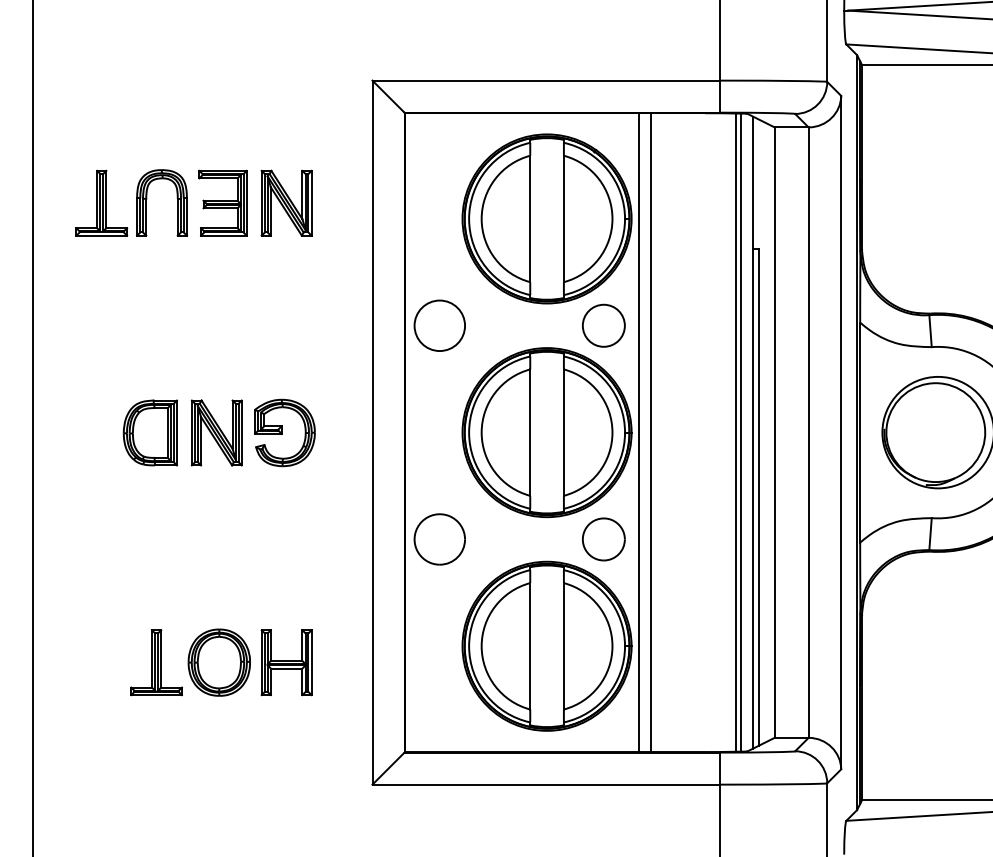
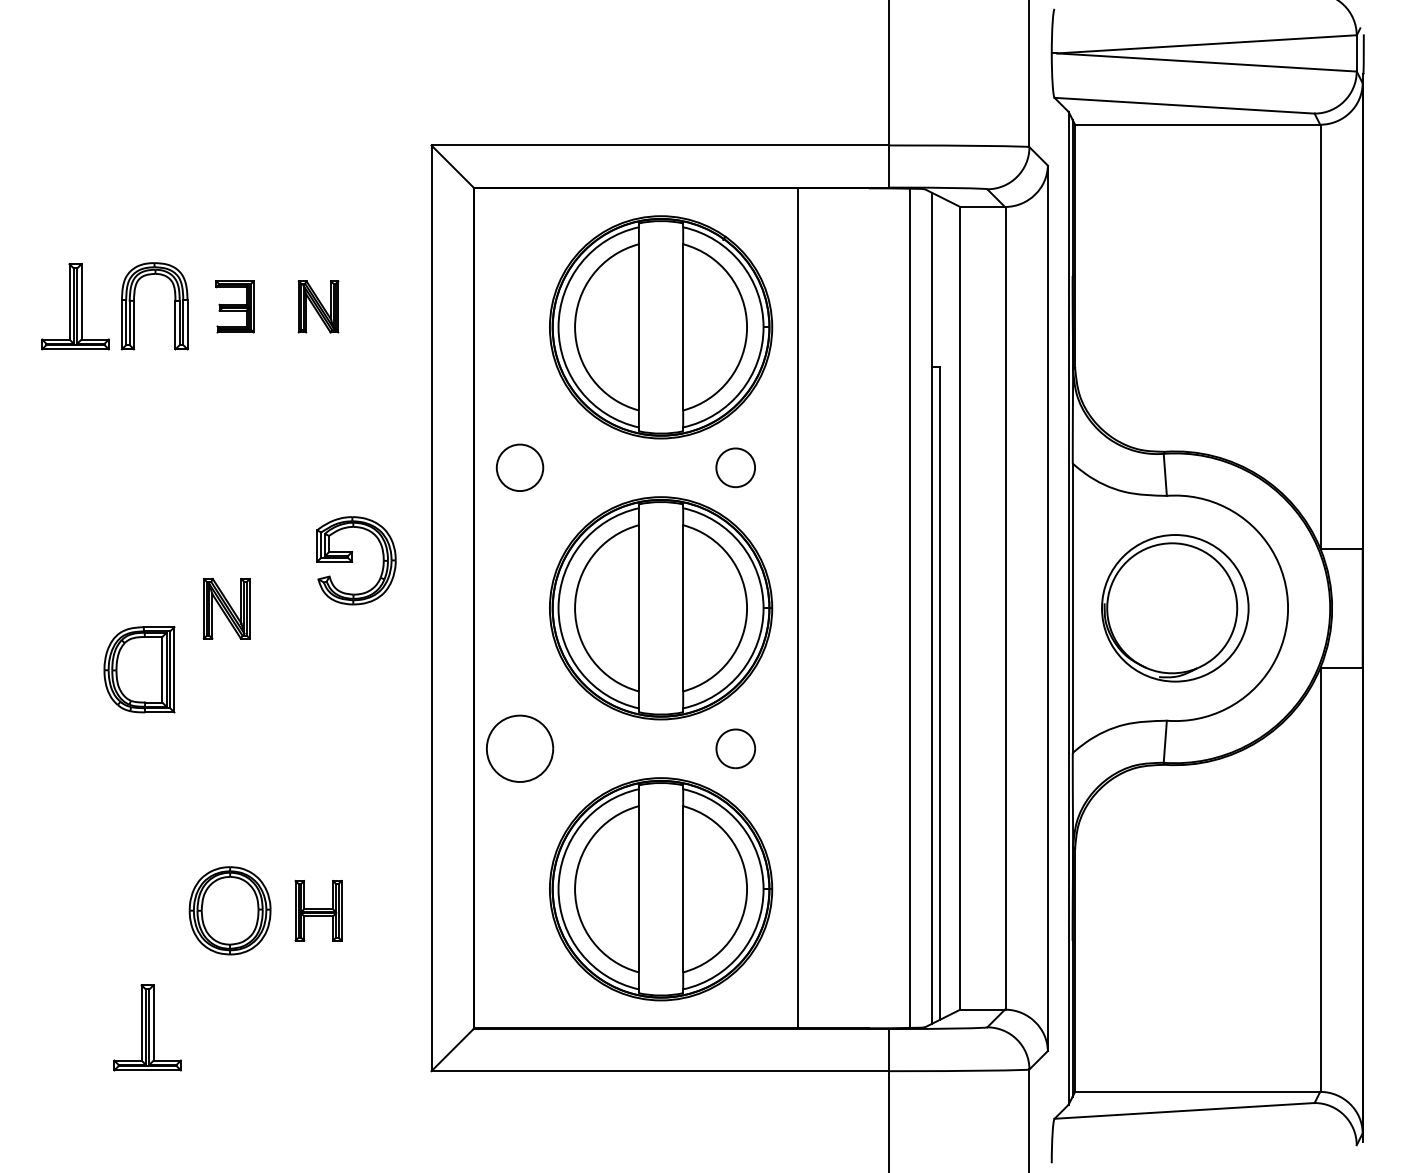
part: (222, 203) -> (234, 306), size x0.6
part: (286, 203) -> (318, 306), size x0.6
circle: (439, 325) -> (519, 467), size x0.7
circle: (603, 325) -> (735, 467), size x0.7
part: (150, 432) -> (139, 669), moved
part: (216, 432) -> (226, 608), size x0.7
part: (285, 432) -> (356, 560), moved
line: (638, 432) -> (781, 608), removed
line: (740, 432) -> (915, 607), removed
part: (603, 539) -> (735, 748), size x0.7
part: (156, 662) -> (147, 1027), moved
part: (286, 662) -> (318, 910), size x0.7

